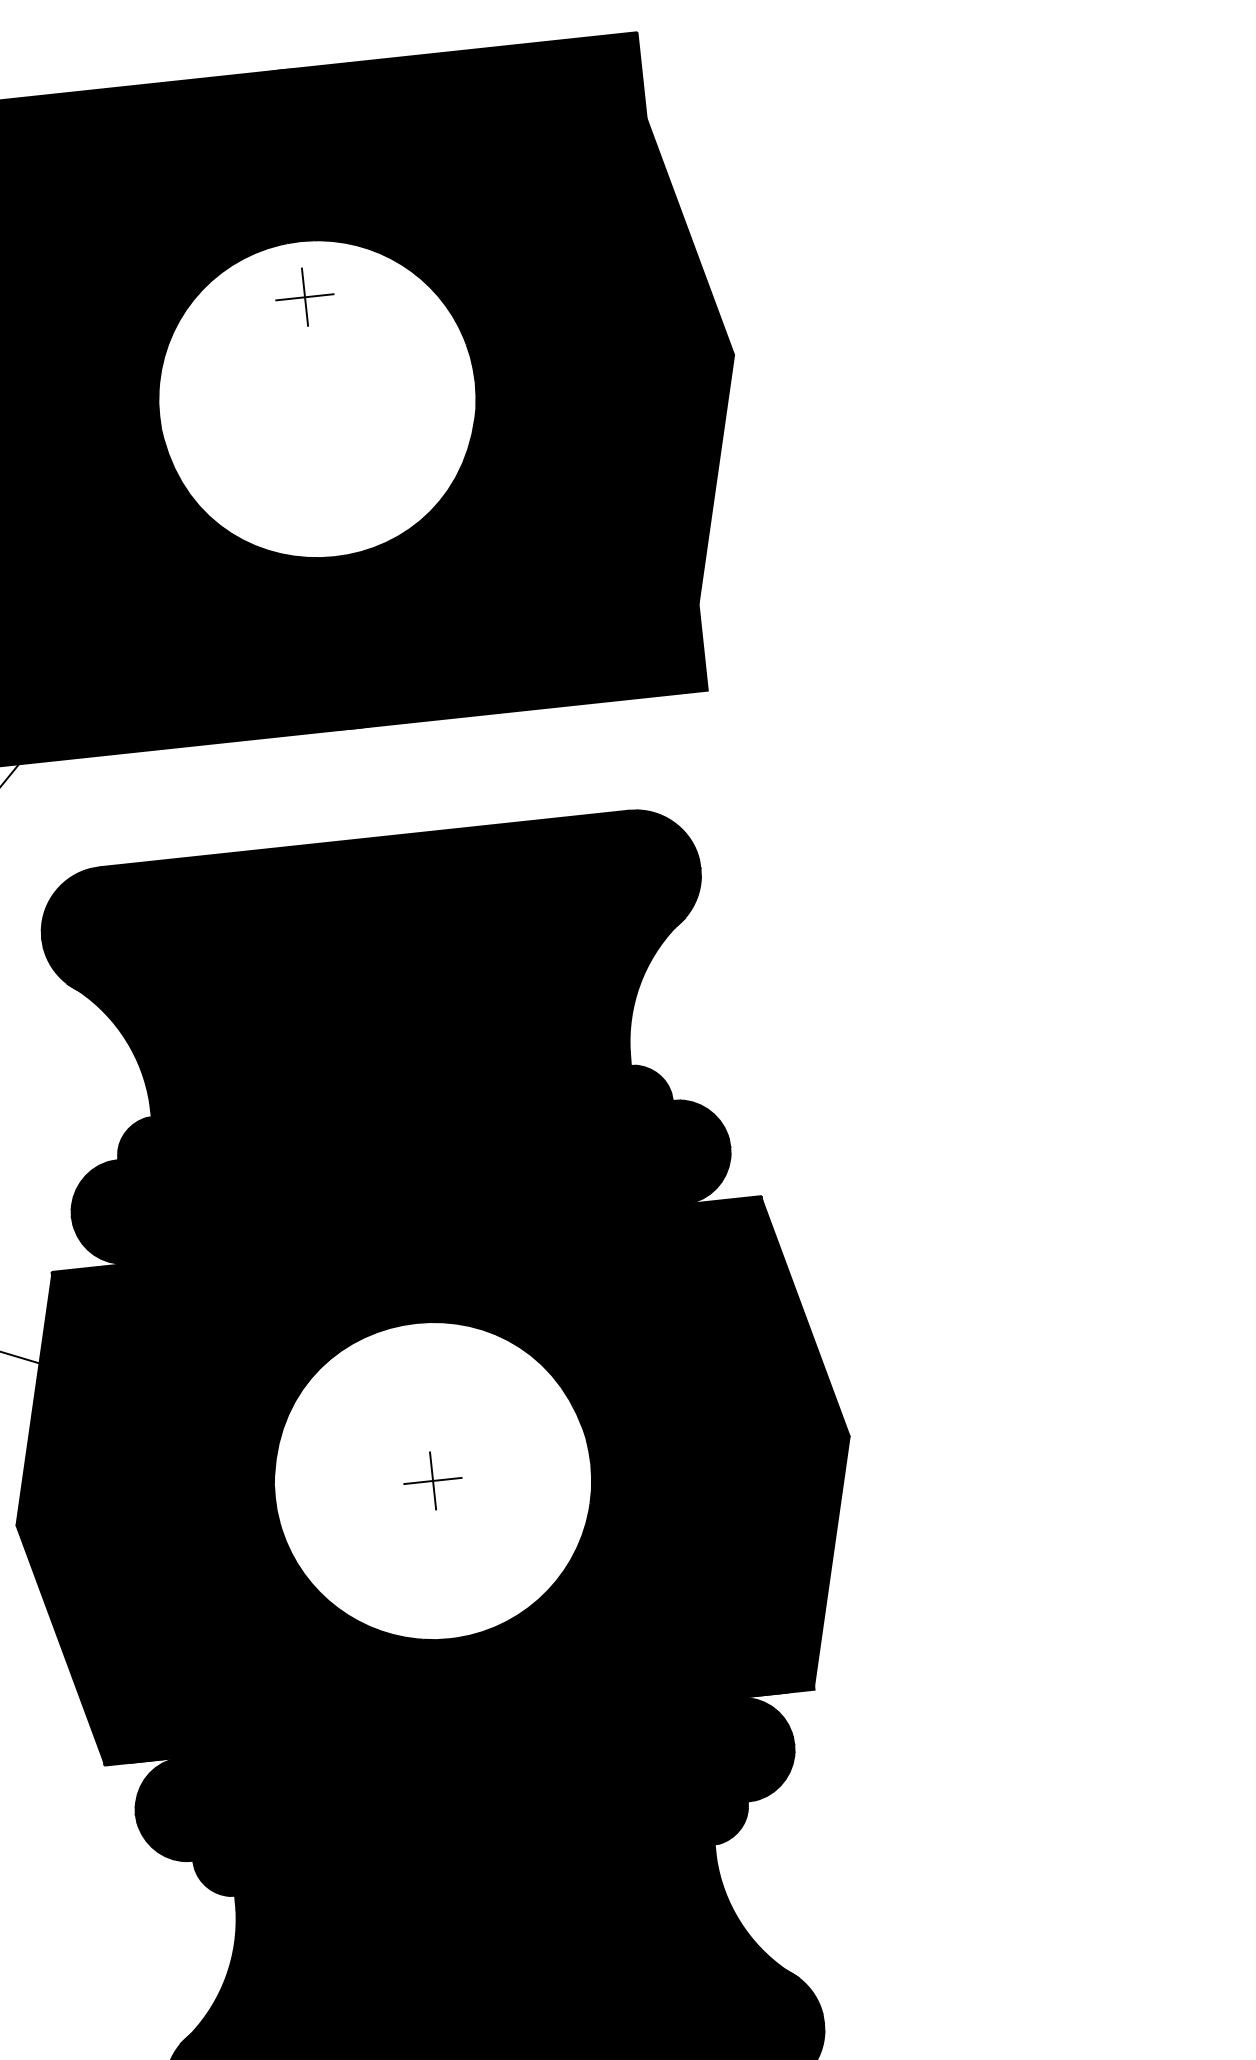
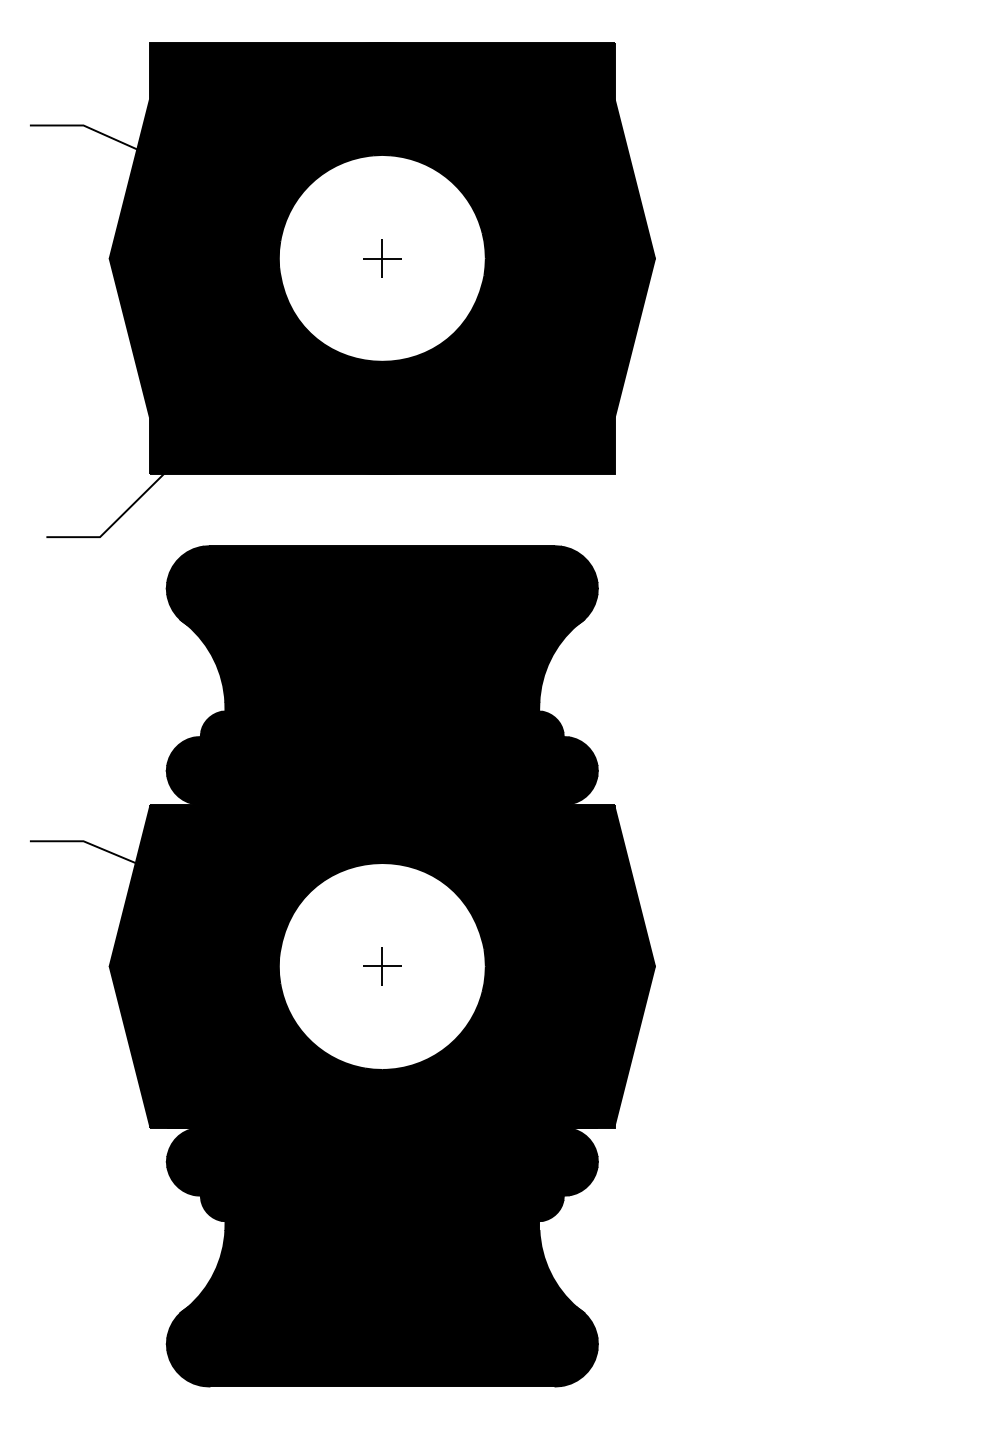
part: (305, 297) -> (382, 258), moved

